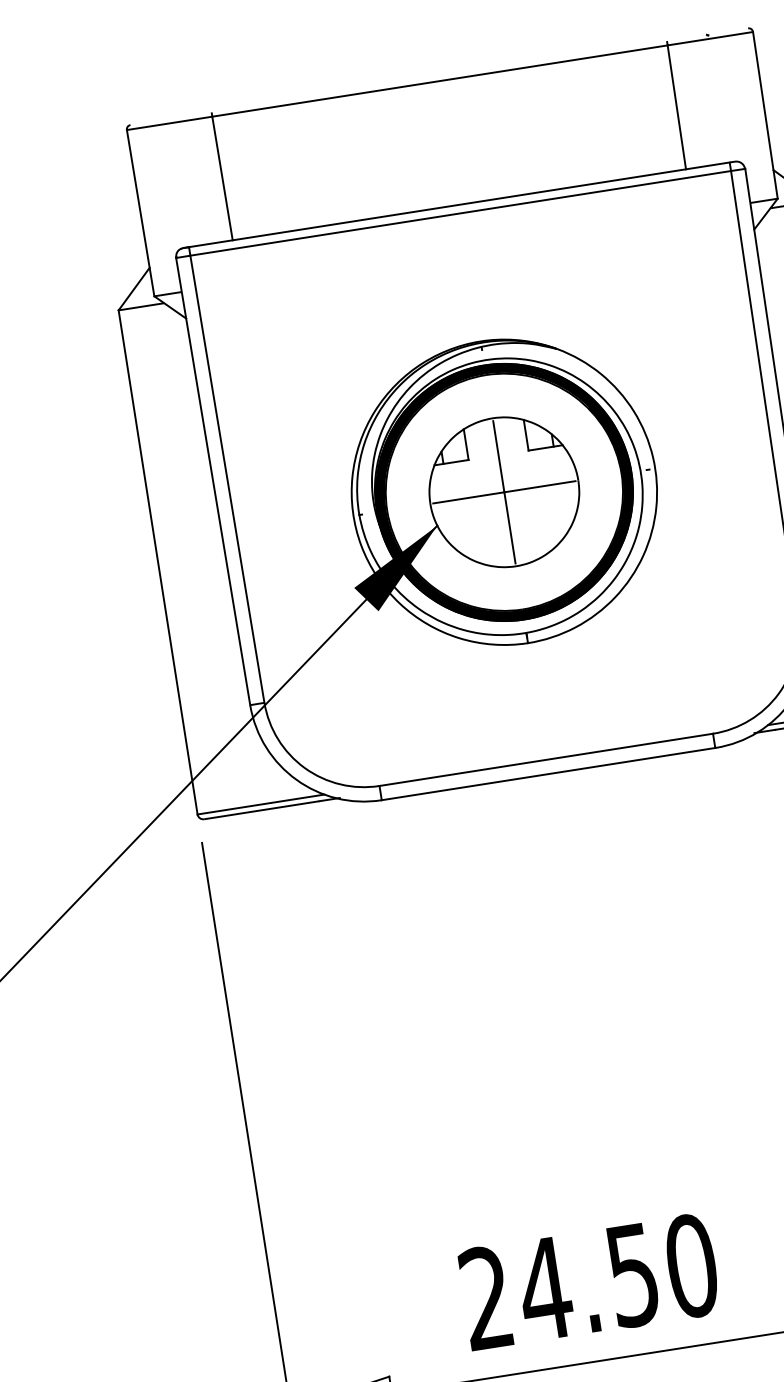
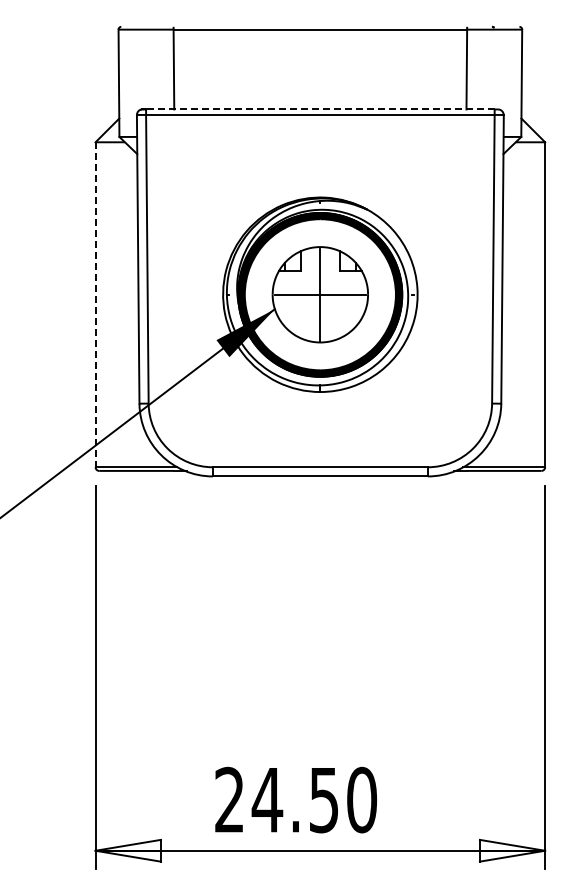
line: (458, 205) -> (319, 109), solid -> dashed
line: (157, 562) -> (95, 304), solid -> dashed

